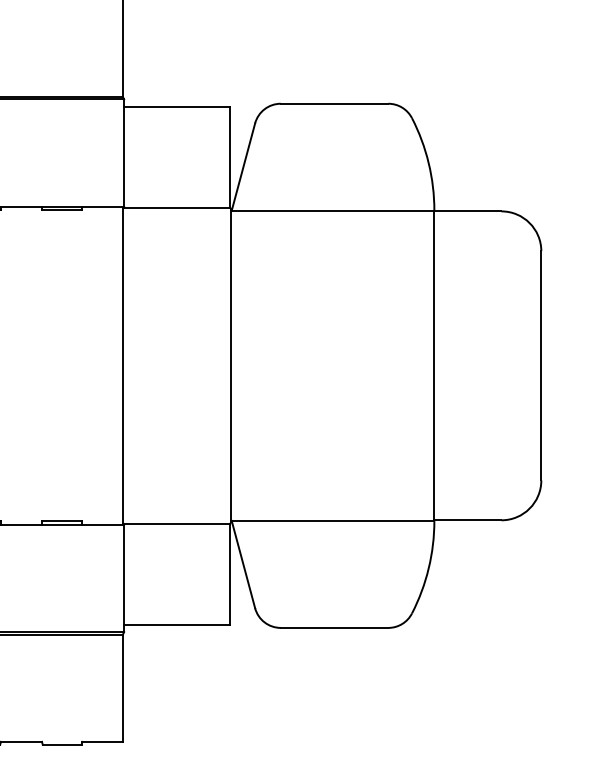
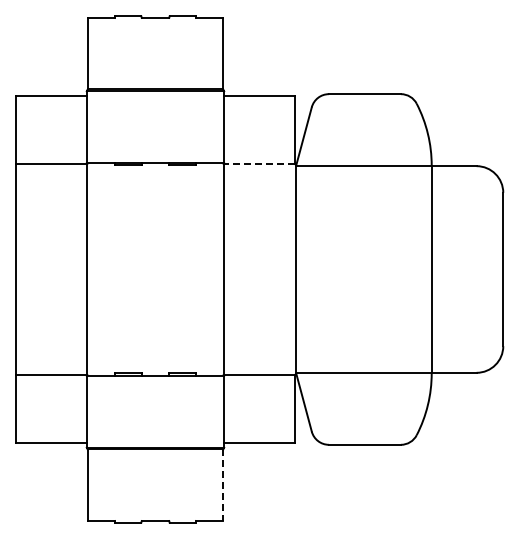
line: (176, 207) -> (259, 163), solid -> dashed
line: (123, 688) -> (223, 485), solid -> dashed

